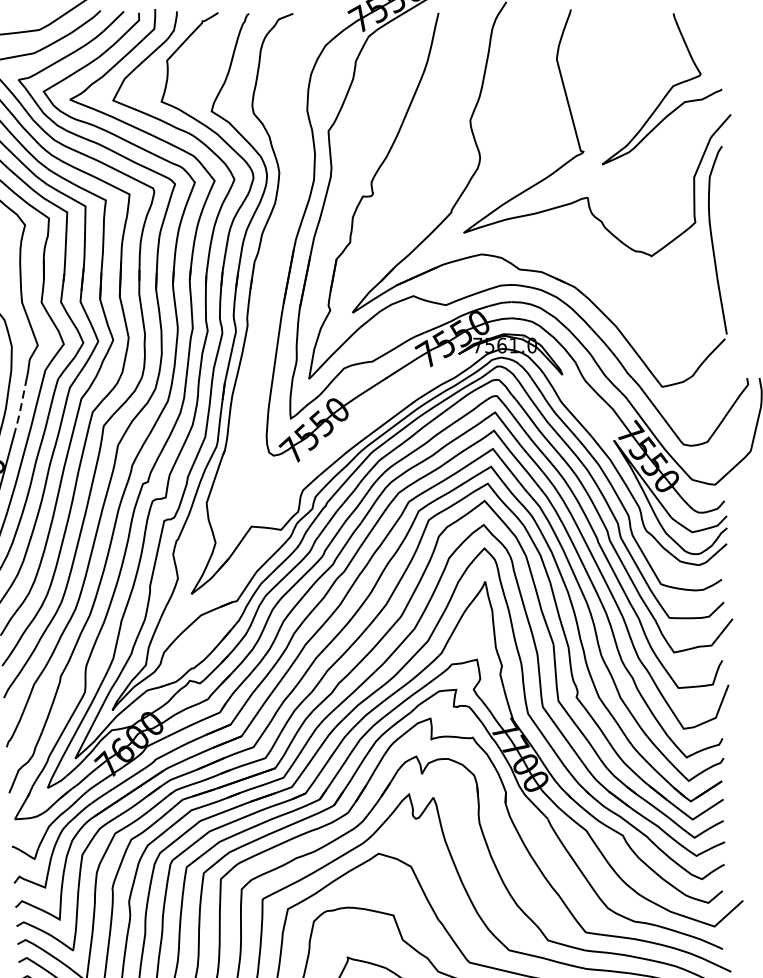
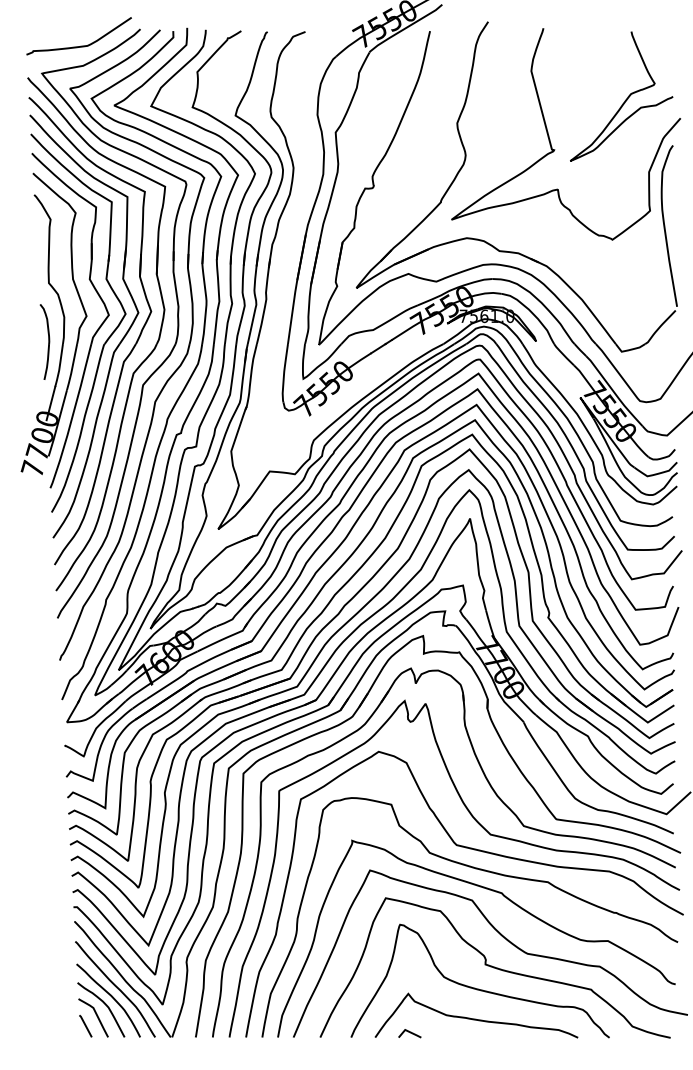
line: (21, 406) -> (72, 368), dashed -> solid

